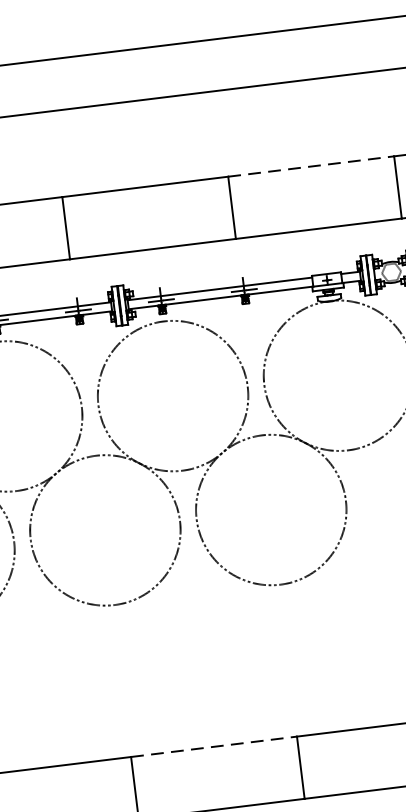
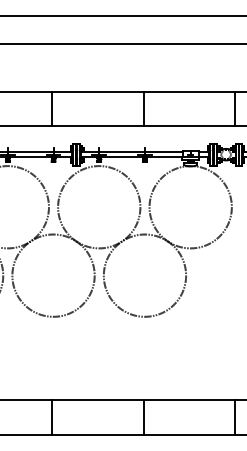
line: (311, 165) -> (189, 91), dashed -> solid
line: (214, 746) -> (98, 400), dashed -> solid

